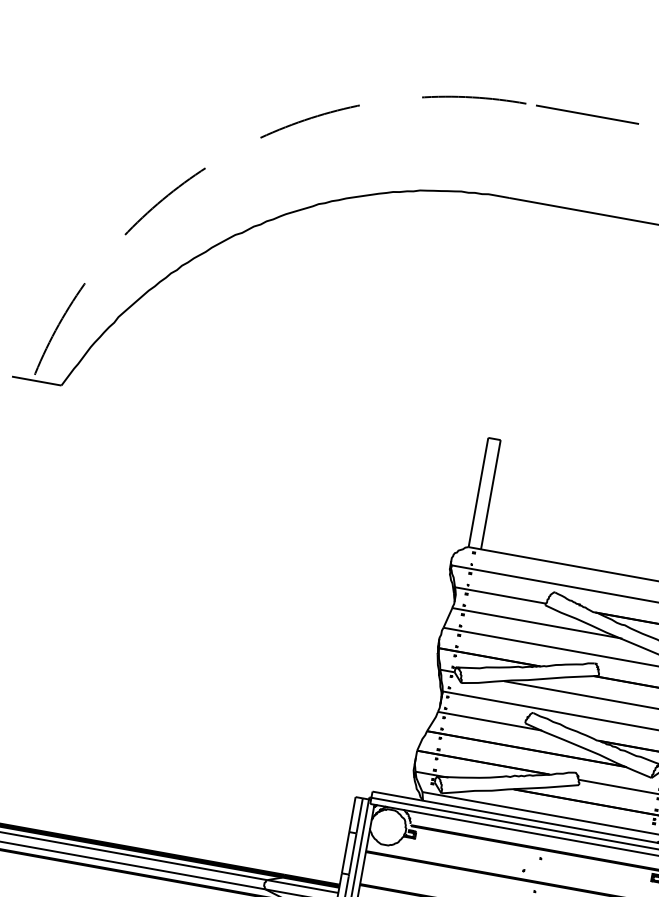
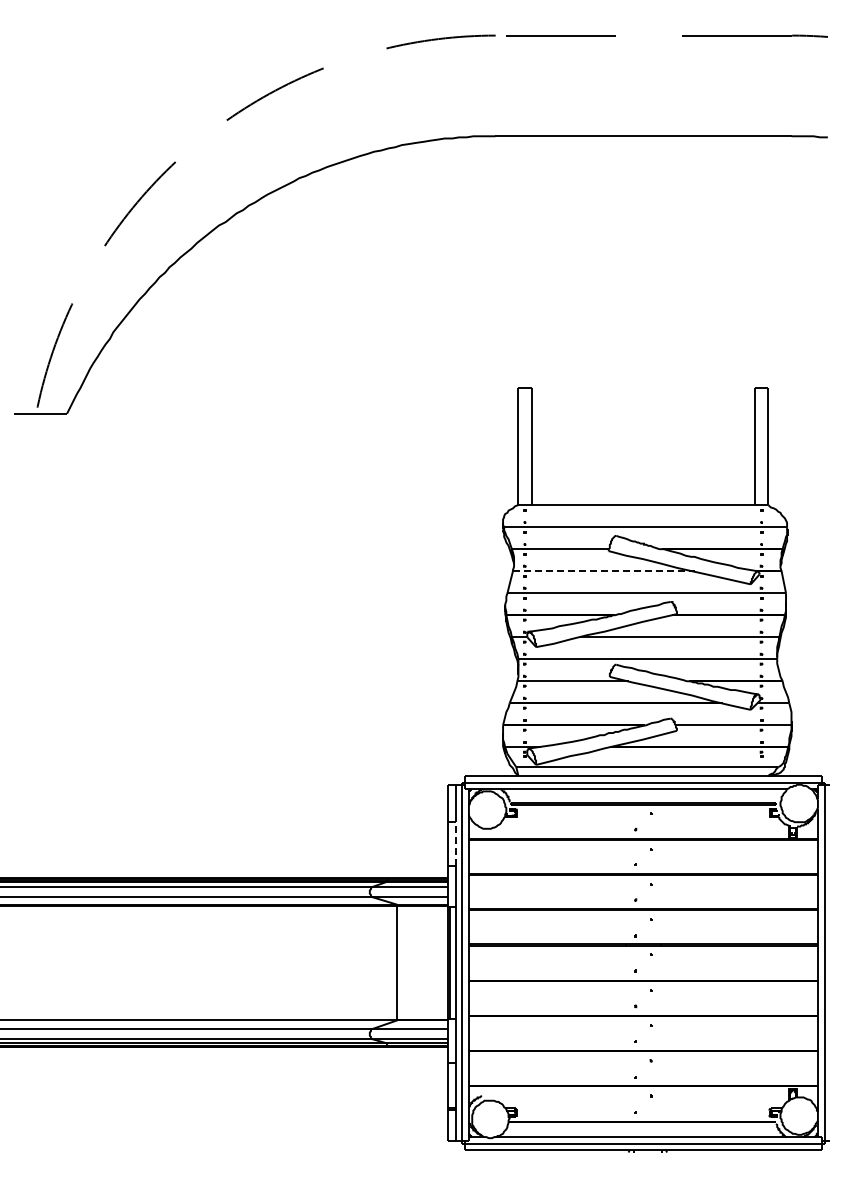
line: (537, 623) -> (603, 571), solid -> dashed
line: (352, 853) -> (455, 843), solid -> dashed

